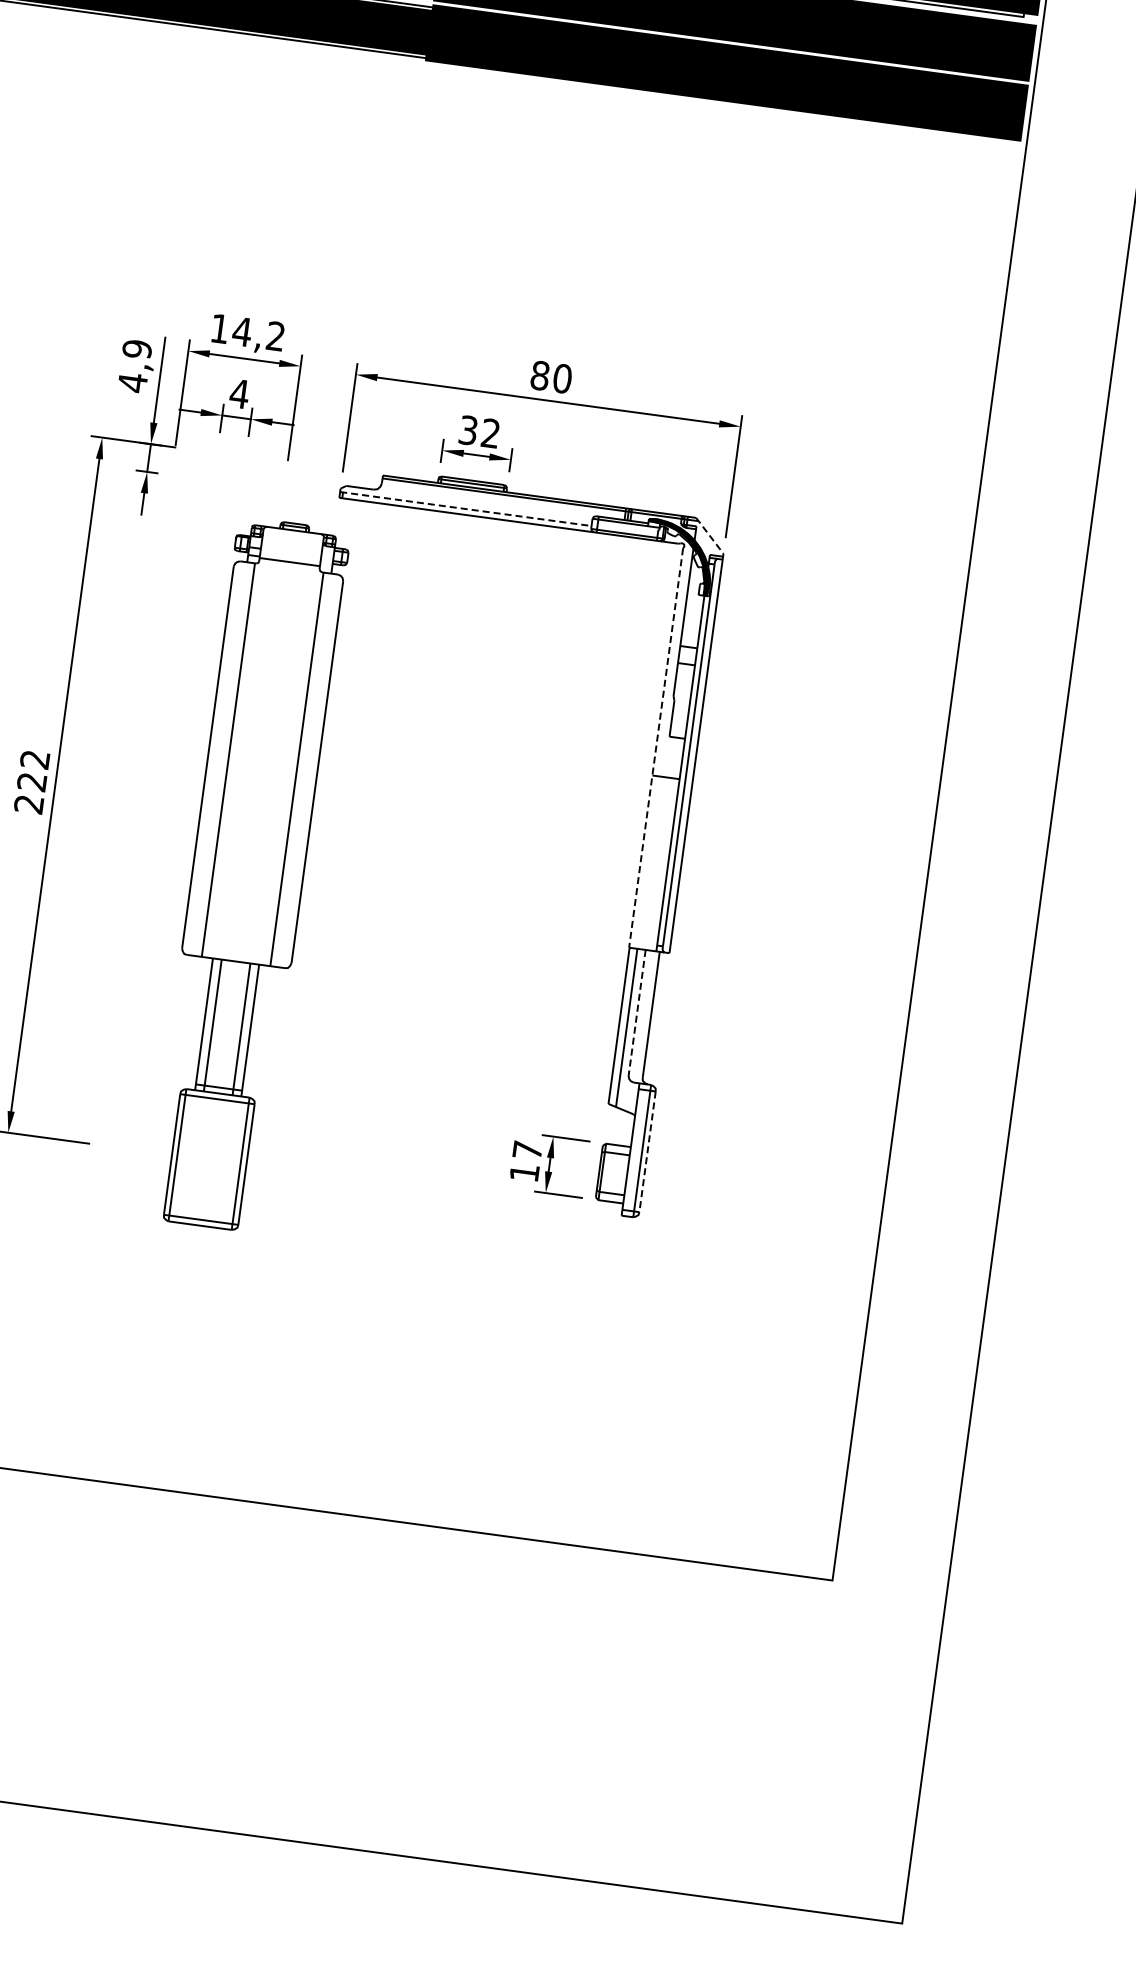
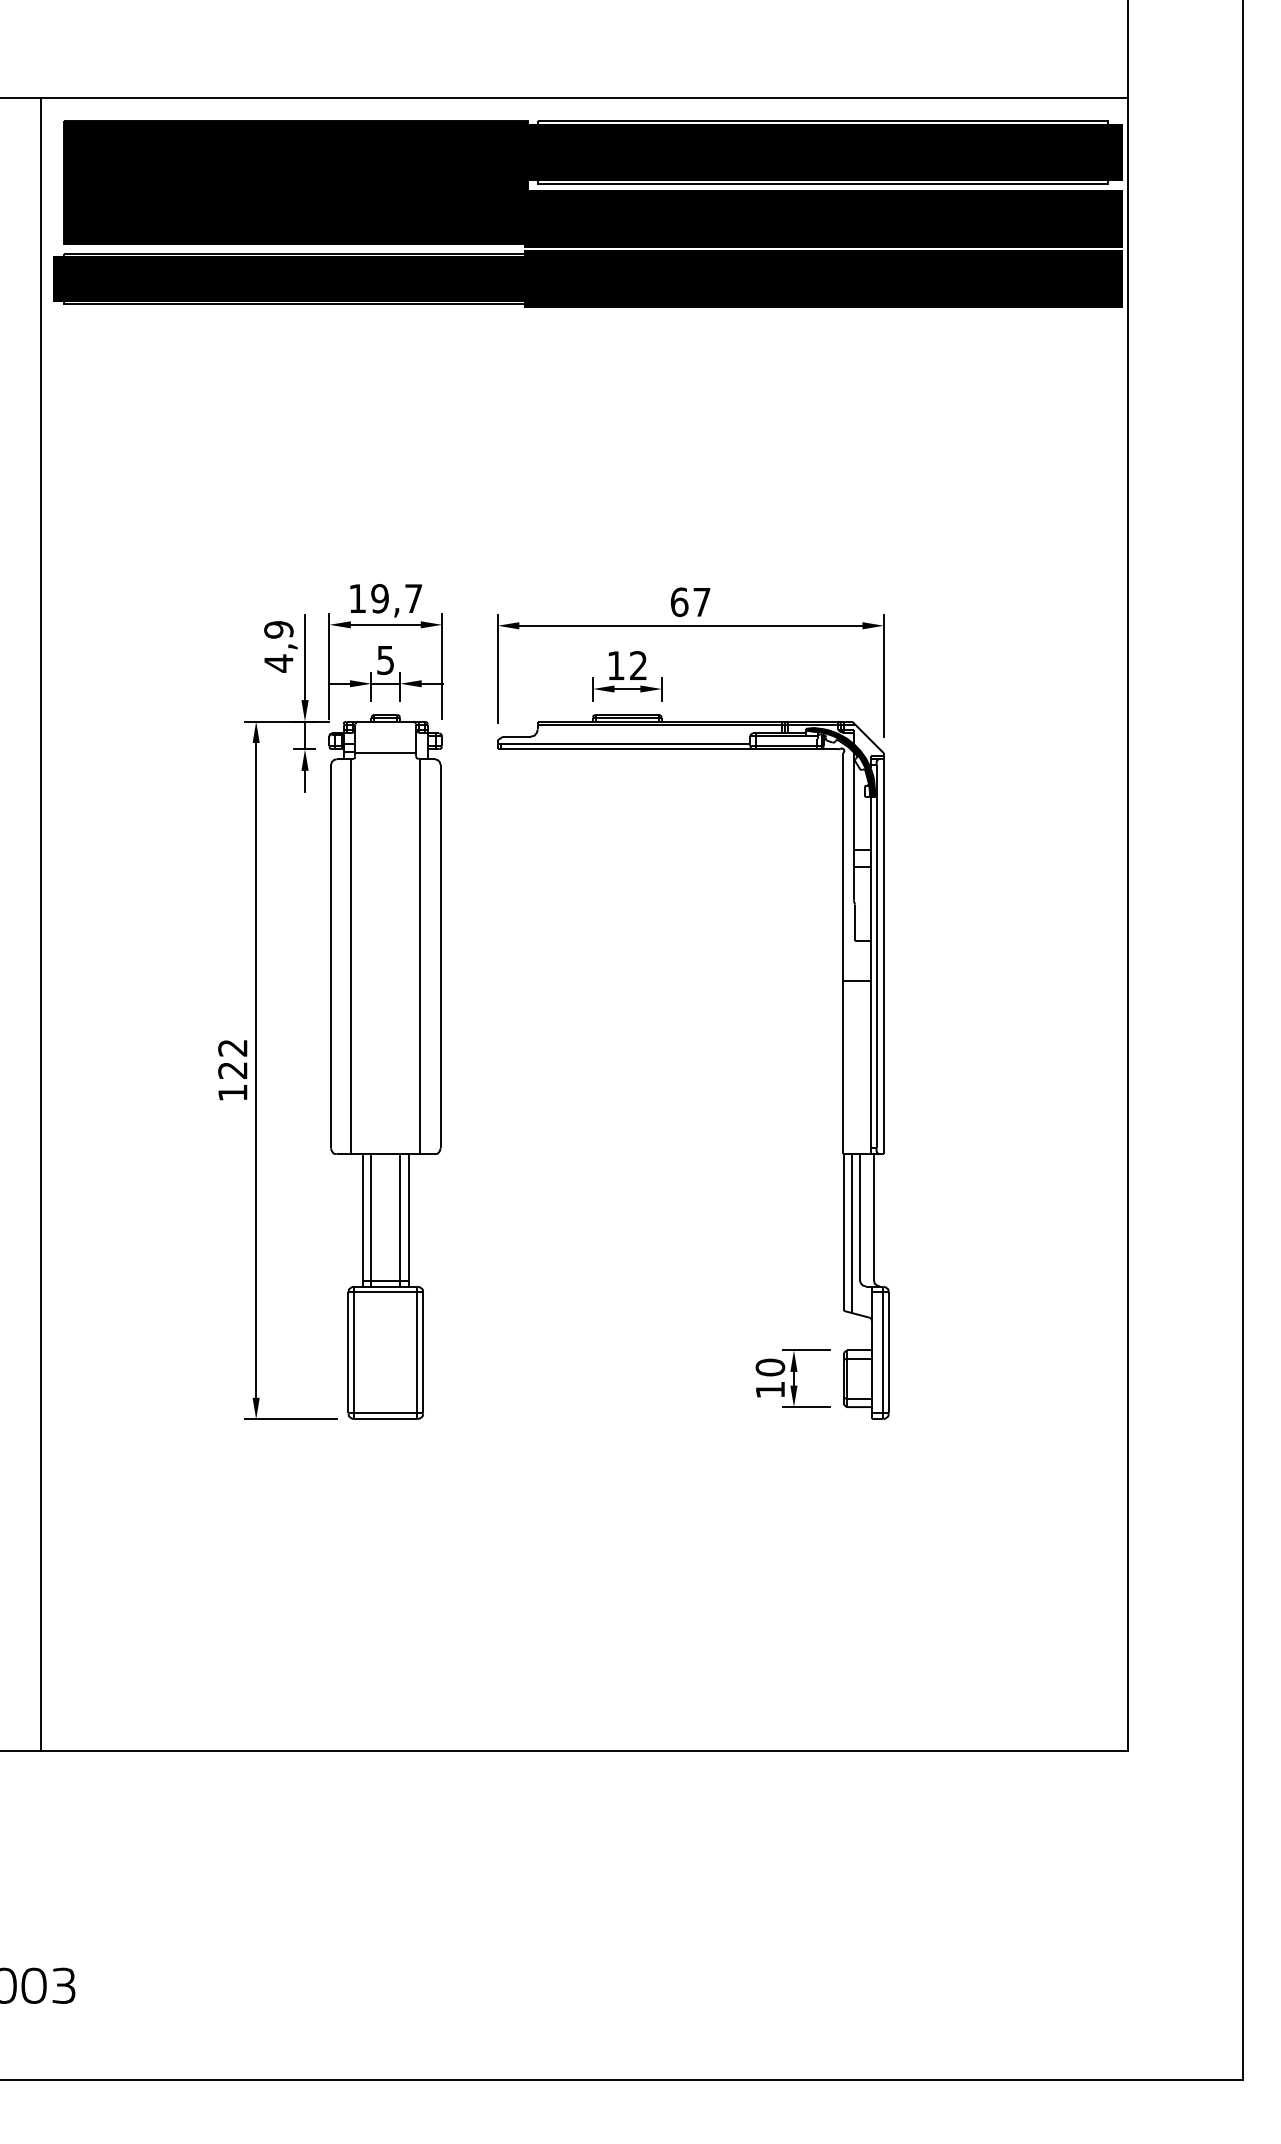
text: (257, 333) -> (395, 598), 14,2 -> 19,7
text: (551, 377) -> (690, 602), 80 -> 67
text: (239, 394) -> (385, 660), 4 -> 5
text: (467, 430) -> (615, 665), 32 -> 12
line: (466, 509) -> (624, 743), dashed -> solid
line: (710, 535) -> (868, 737), dashed -> solid
line: (656, 748) -> (843, 954), dashed -> solid
text: (28, 804) -> (232, 1093), 222 -> 122
part: (247, 874) -> (385, 1066), moved
line: (637, 1013) -> (860, 1217), dashed -> solid
text: (527, 1150) -> (770, 1367), 17 -> 10
line: (647, 1151) -> (888, 1352), dashed -> solid

